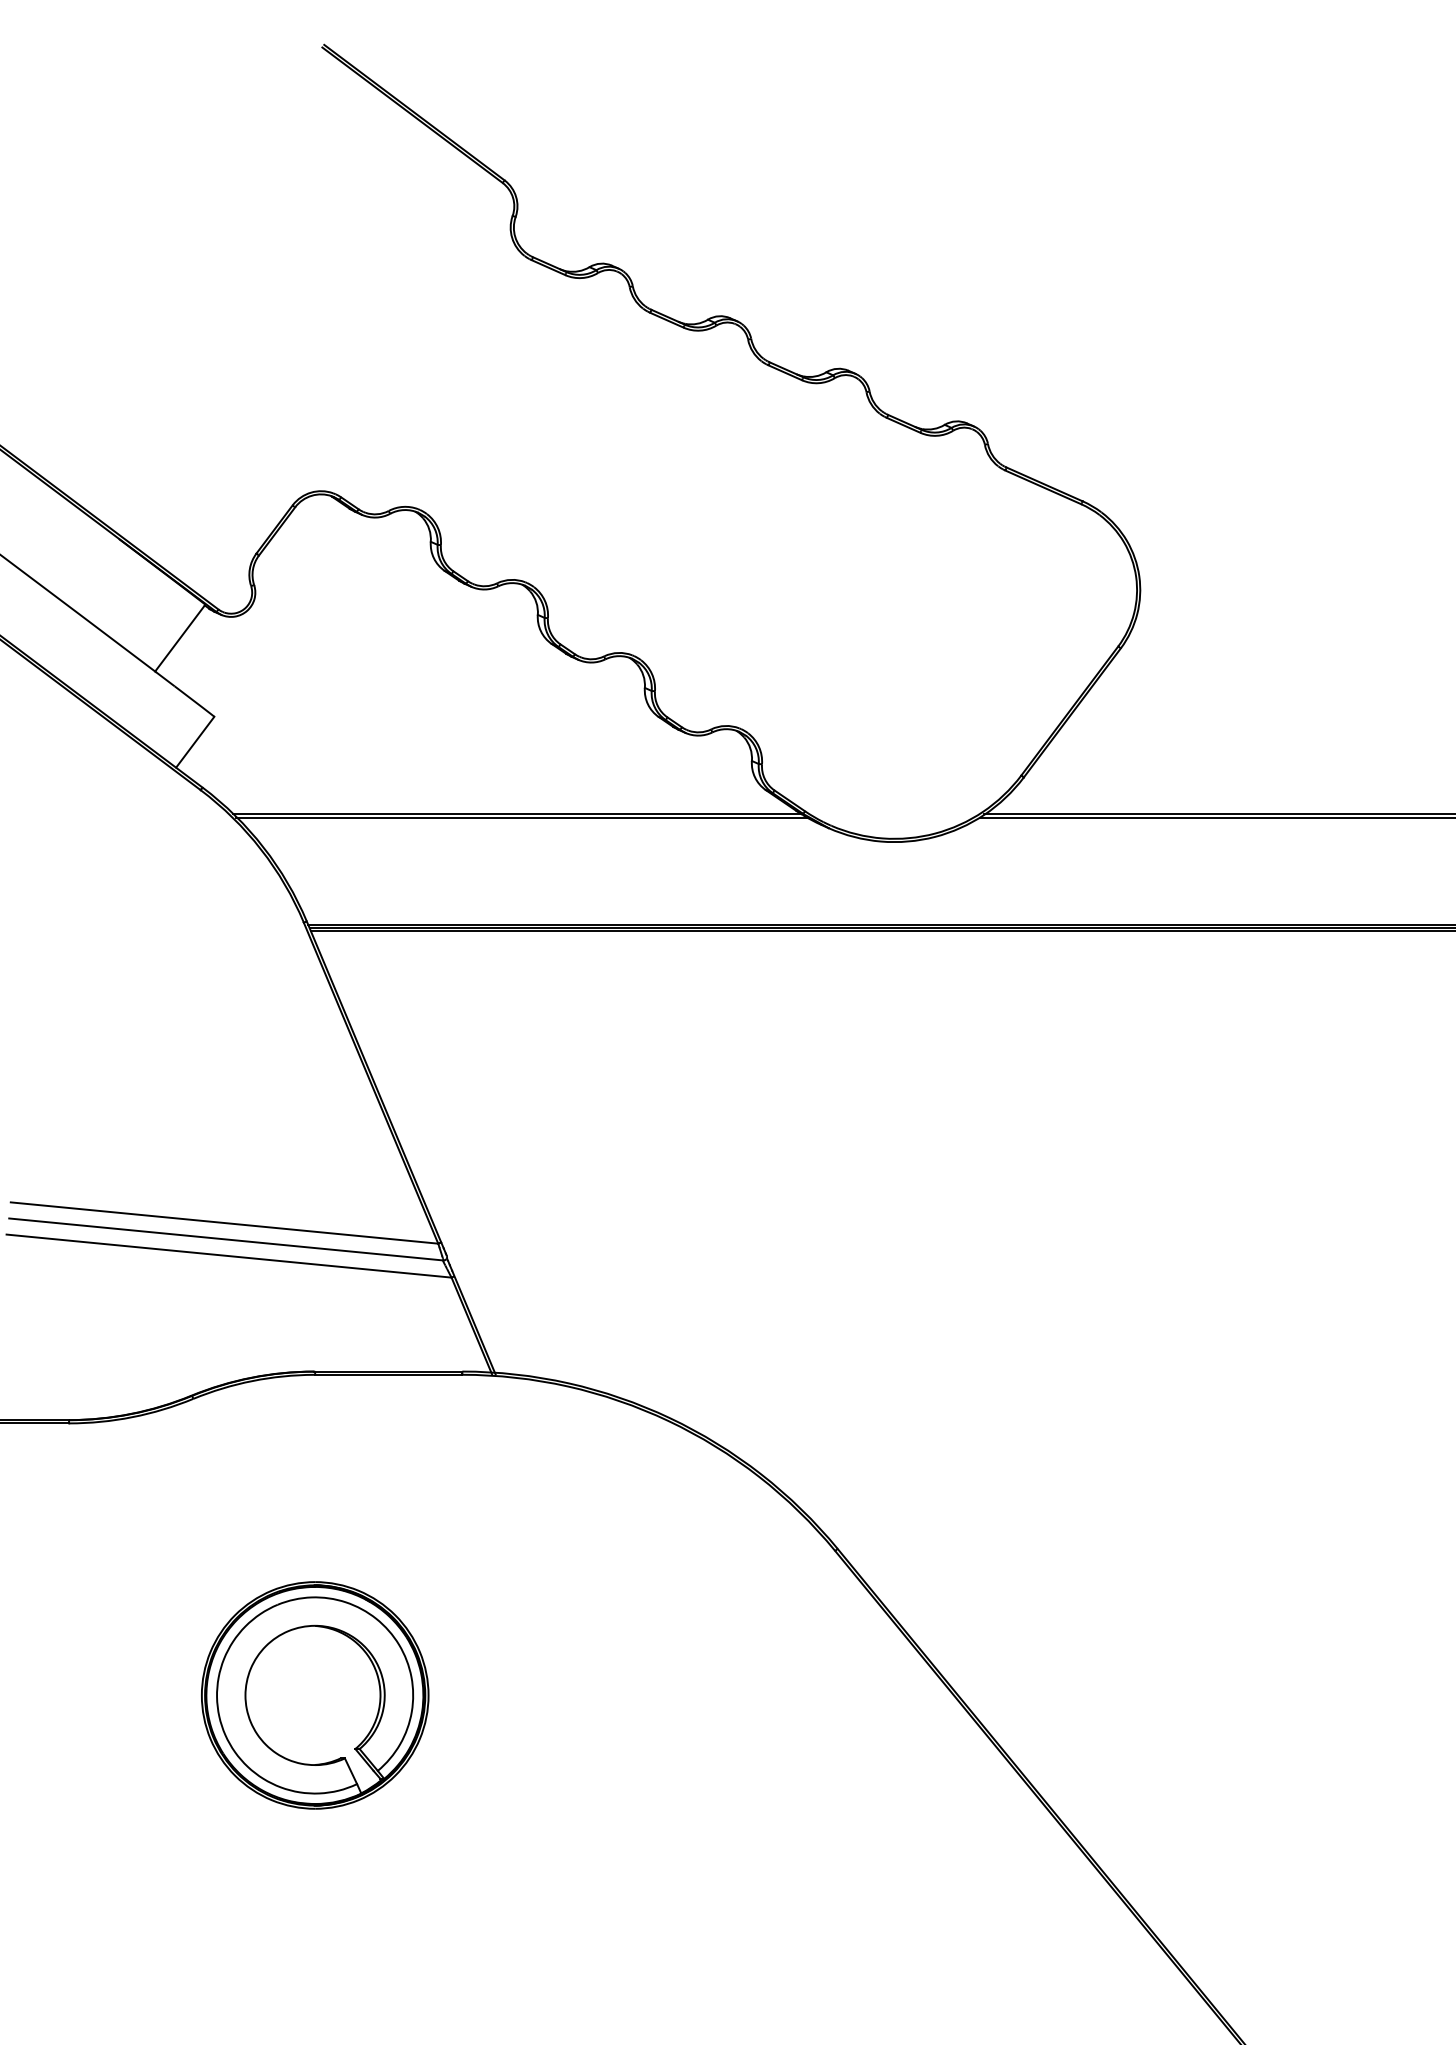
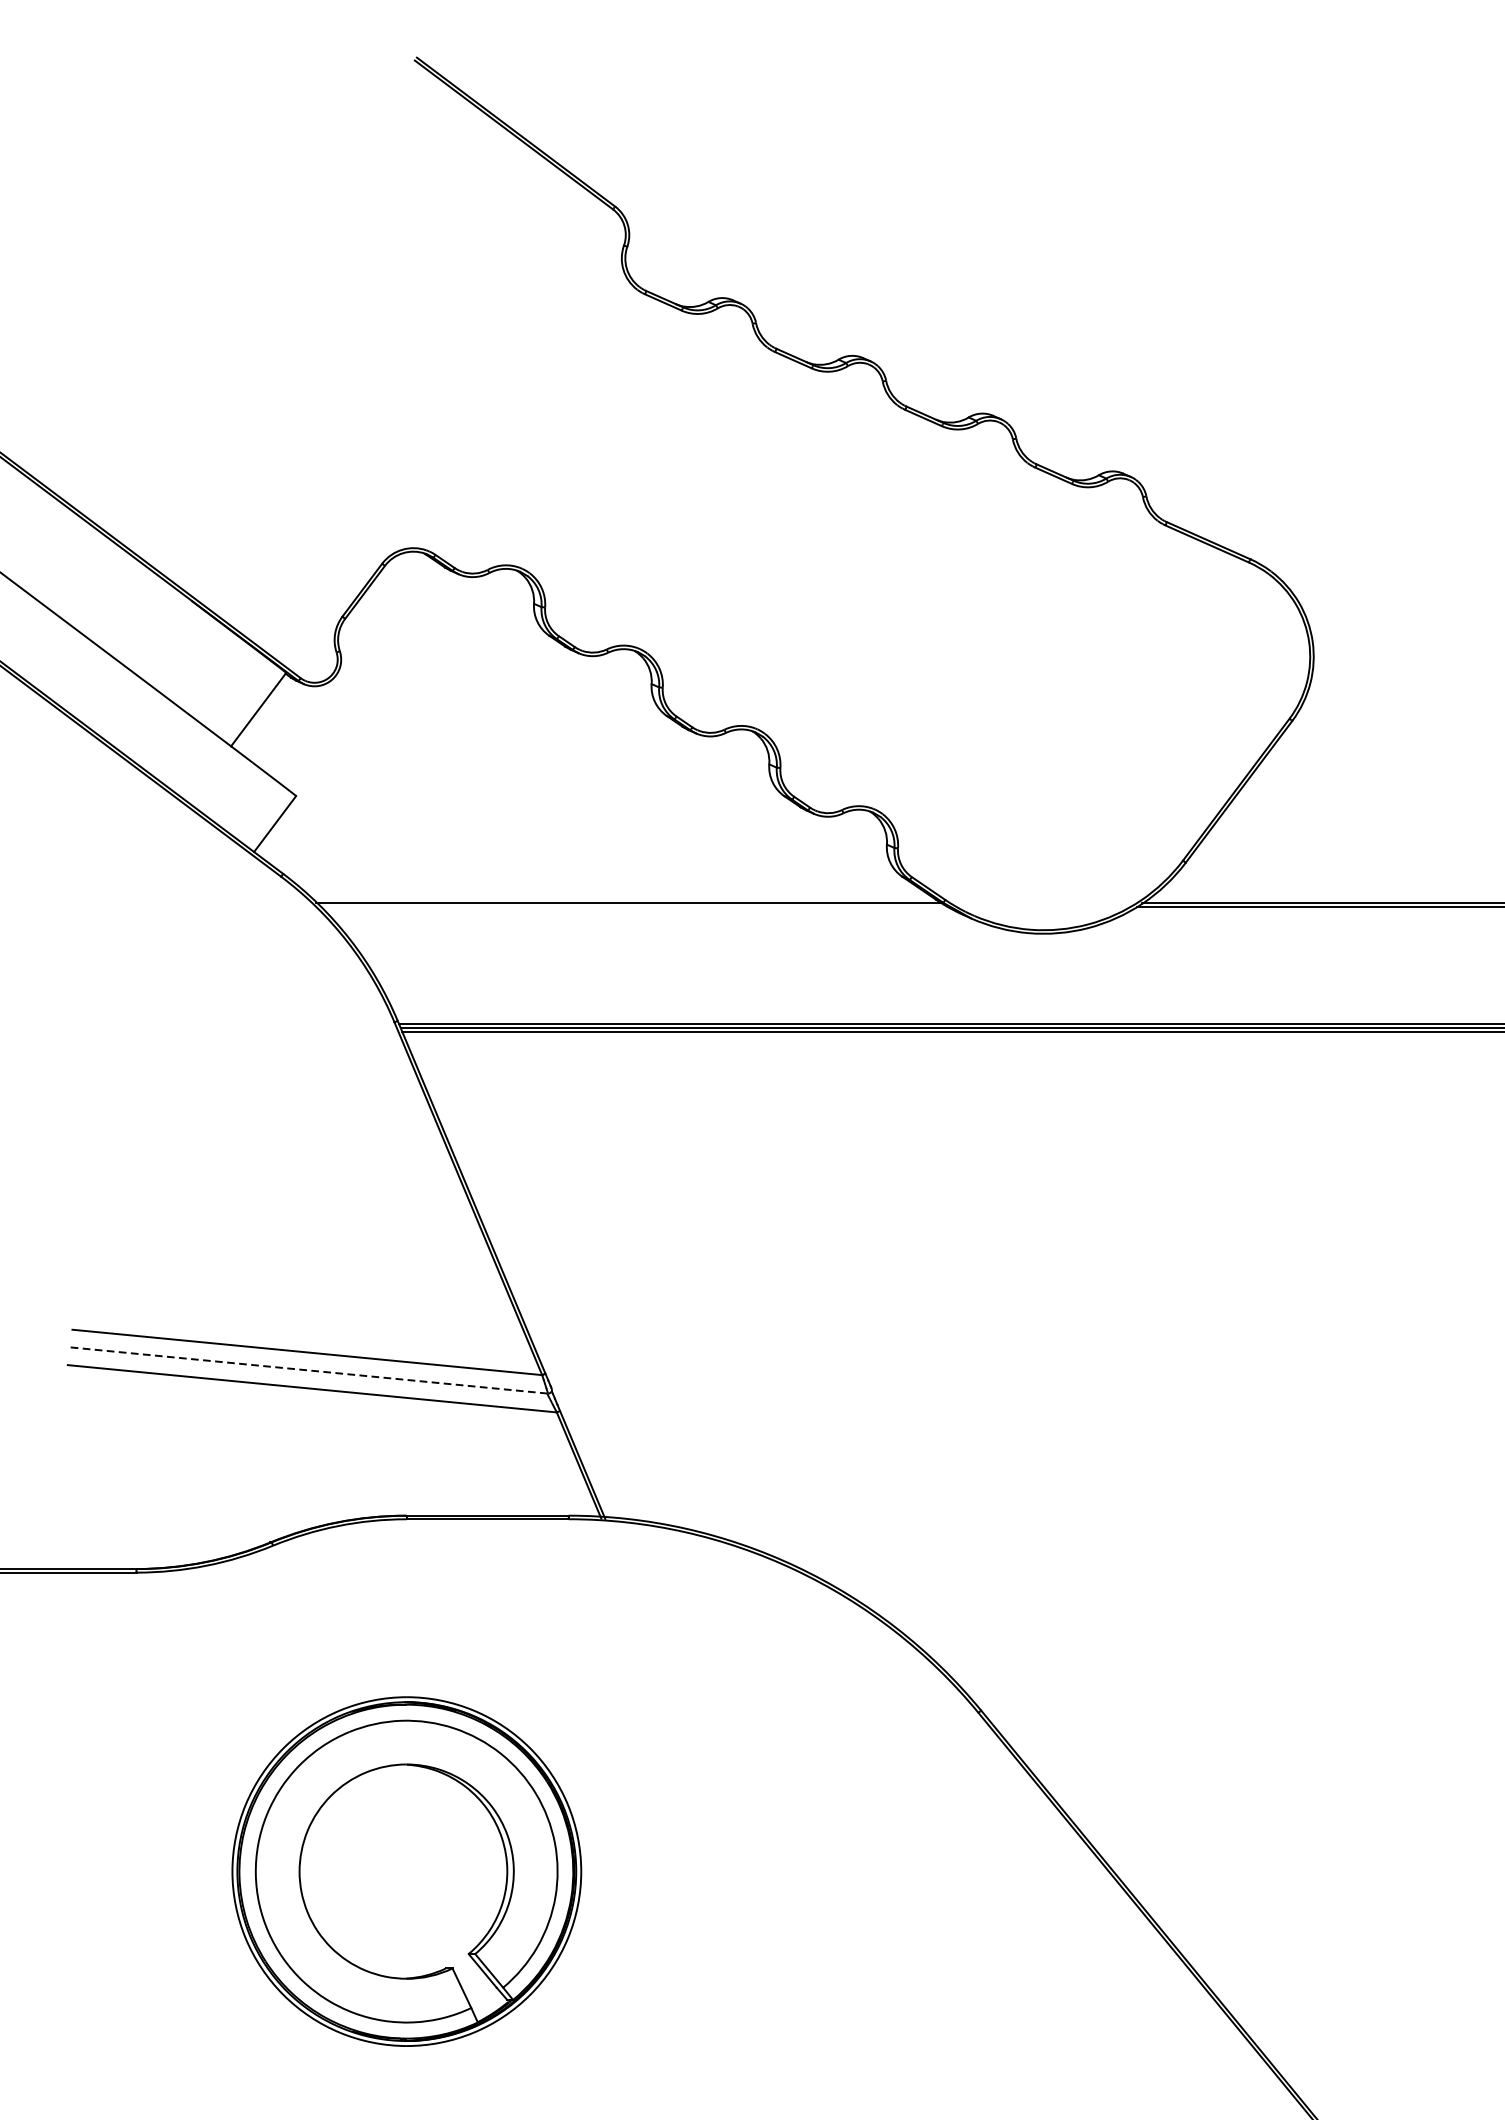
line: (522, 817) -> (634, 906), removed
line: (226, 1239) -> (309, 1370), solid -> dashed
part: (315, 1695) -> (407, 1871), size x1.4

